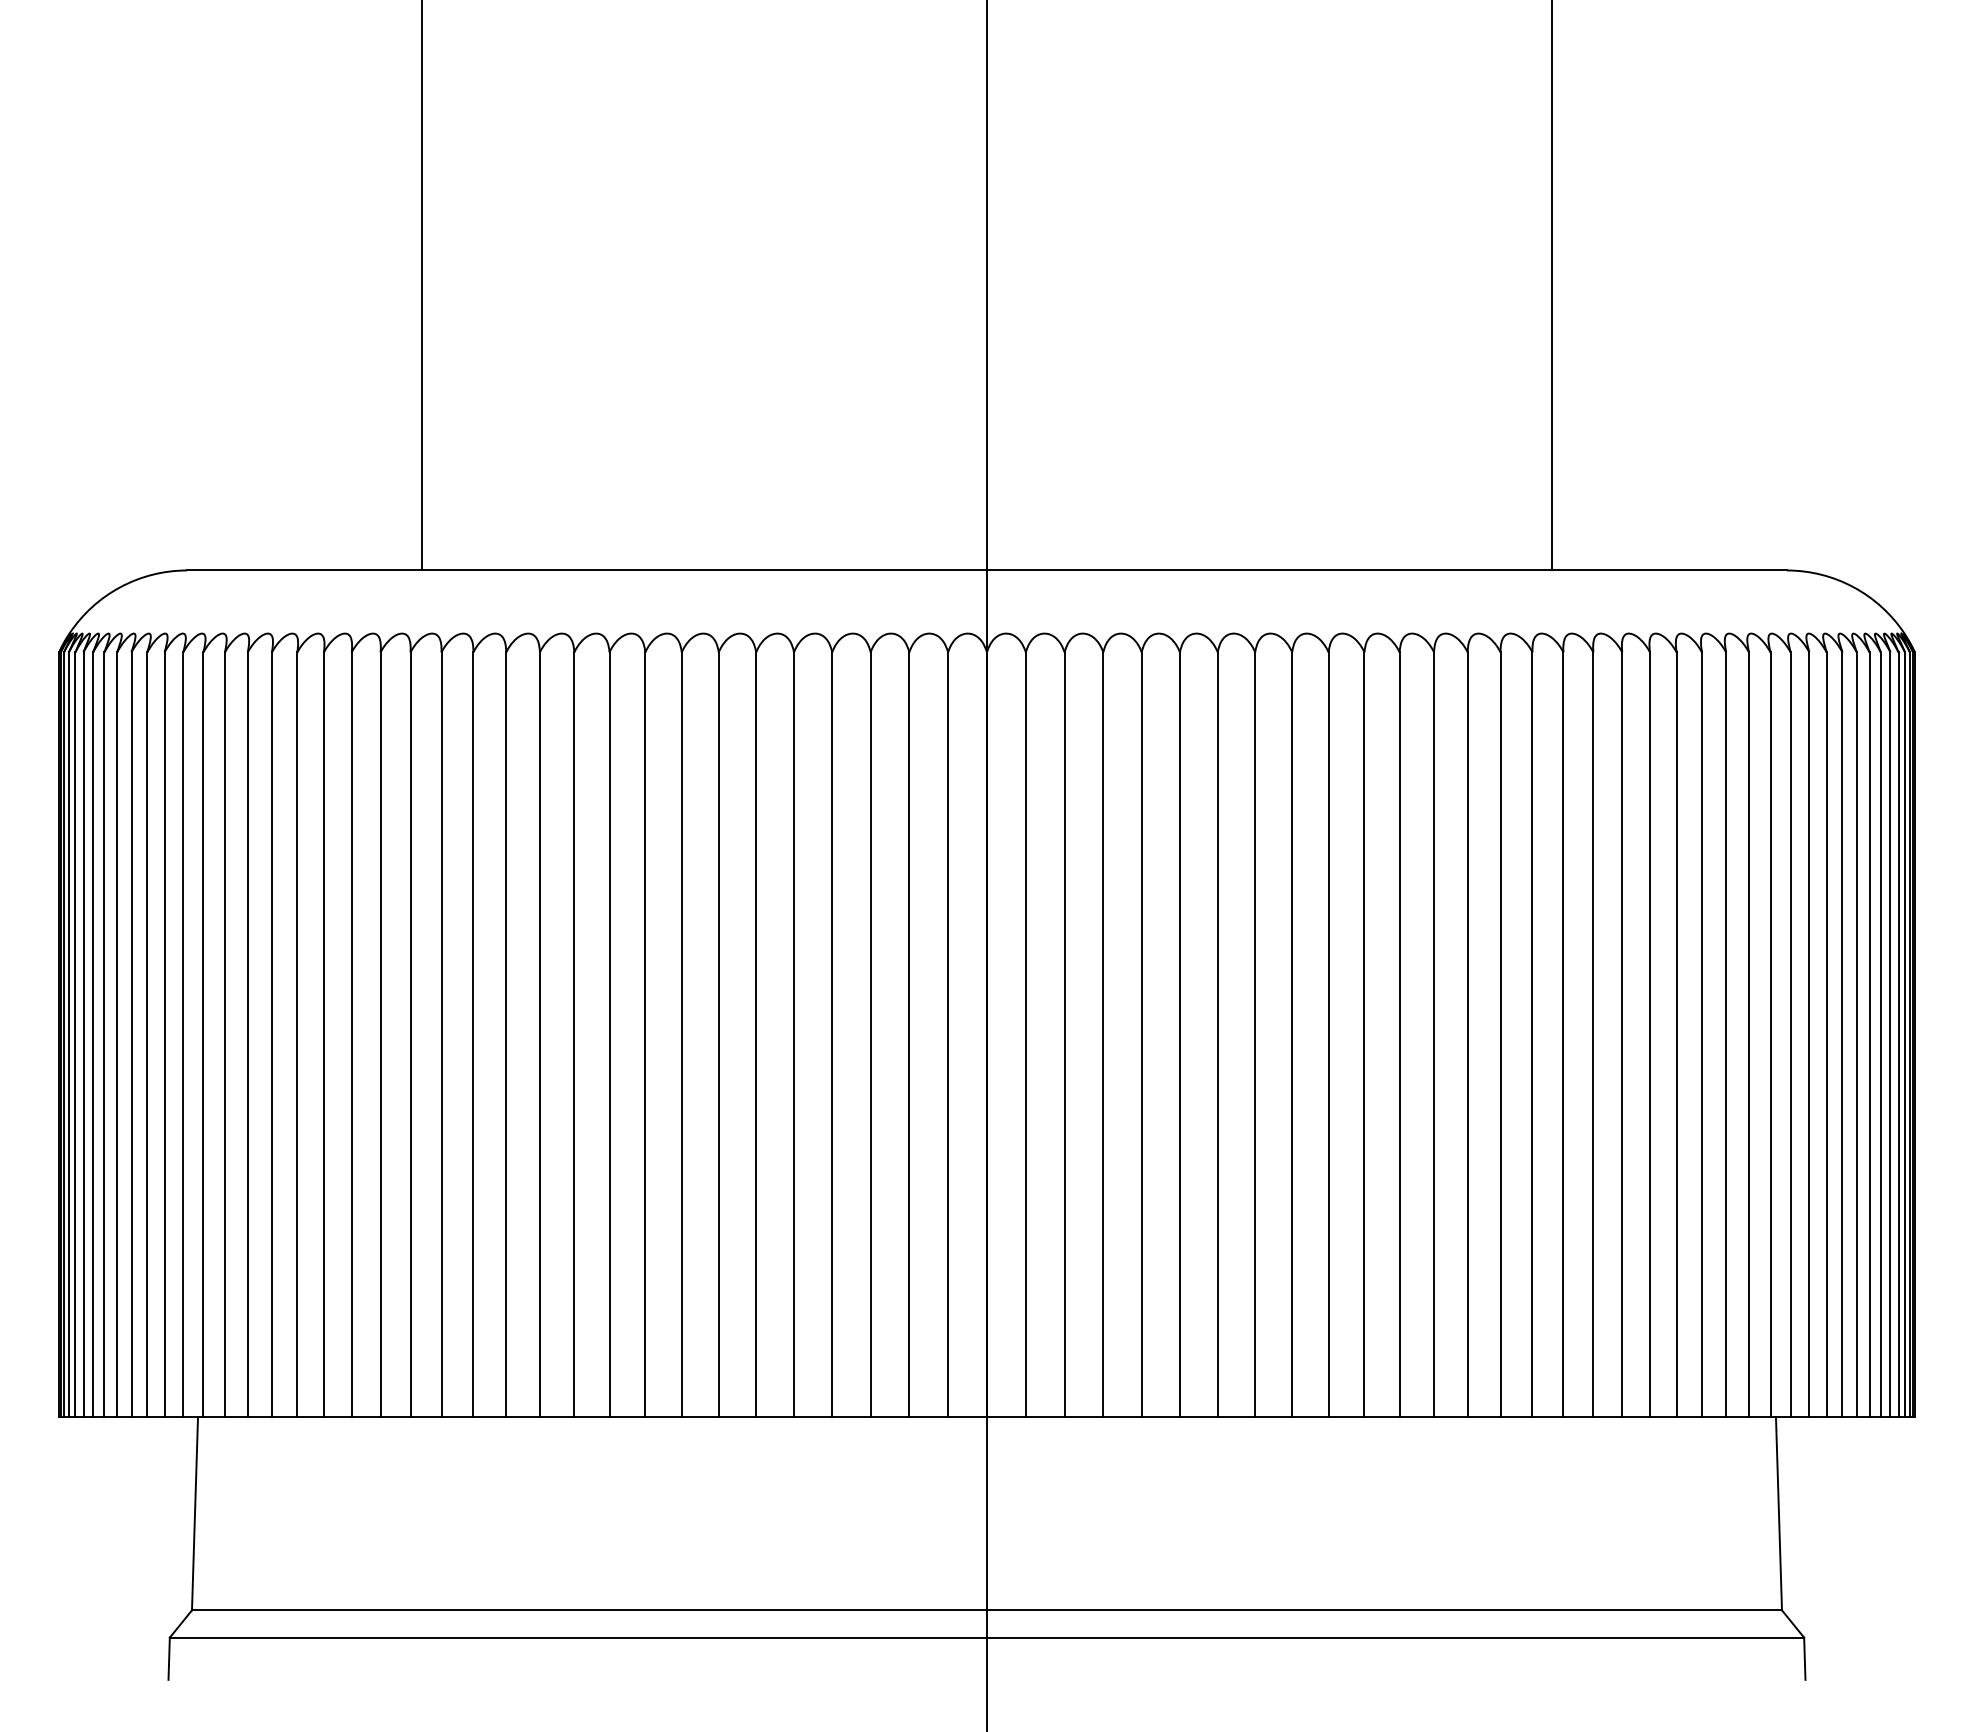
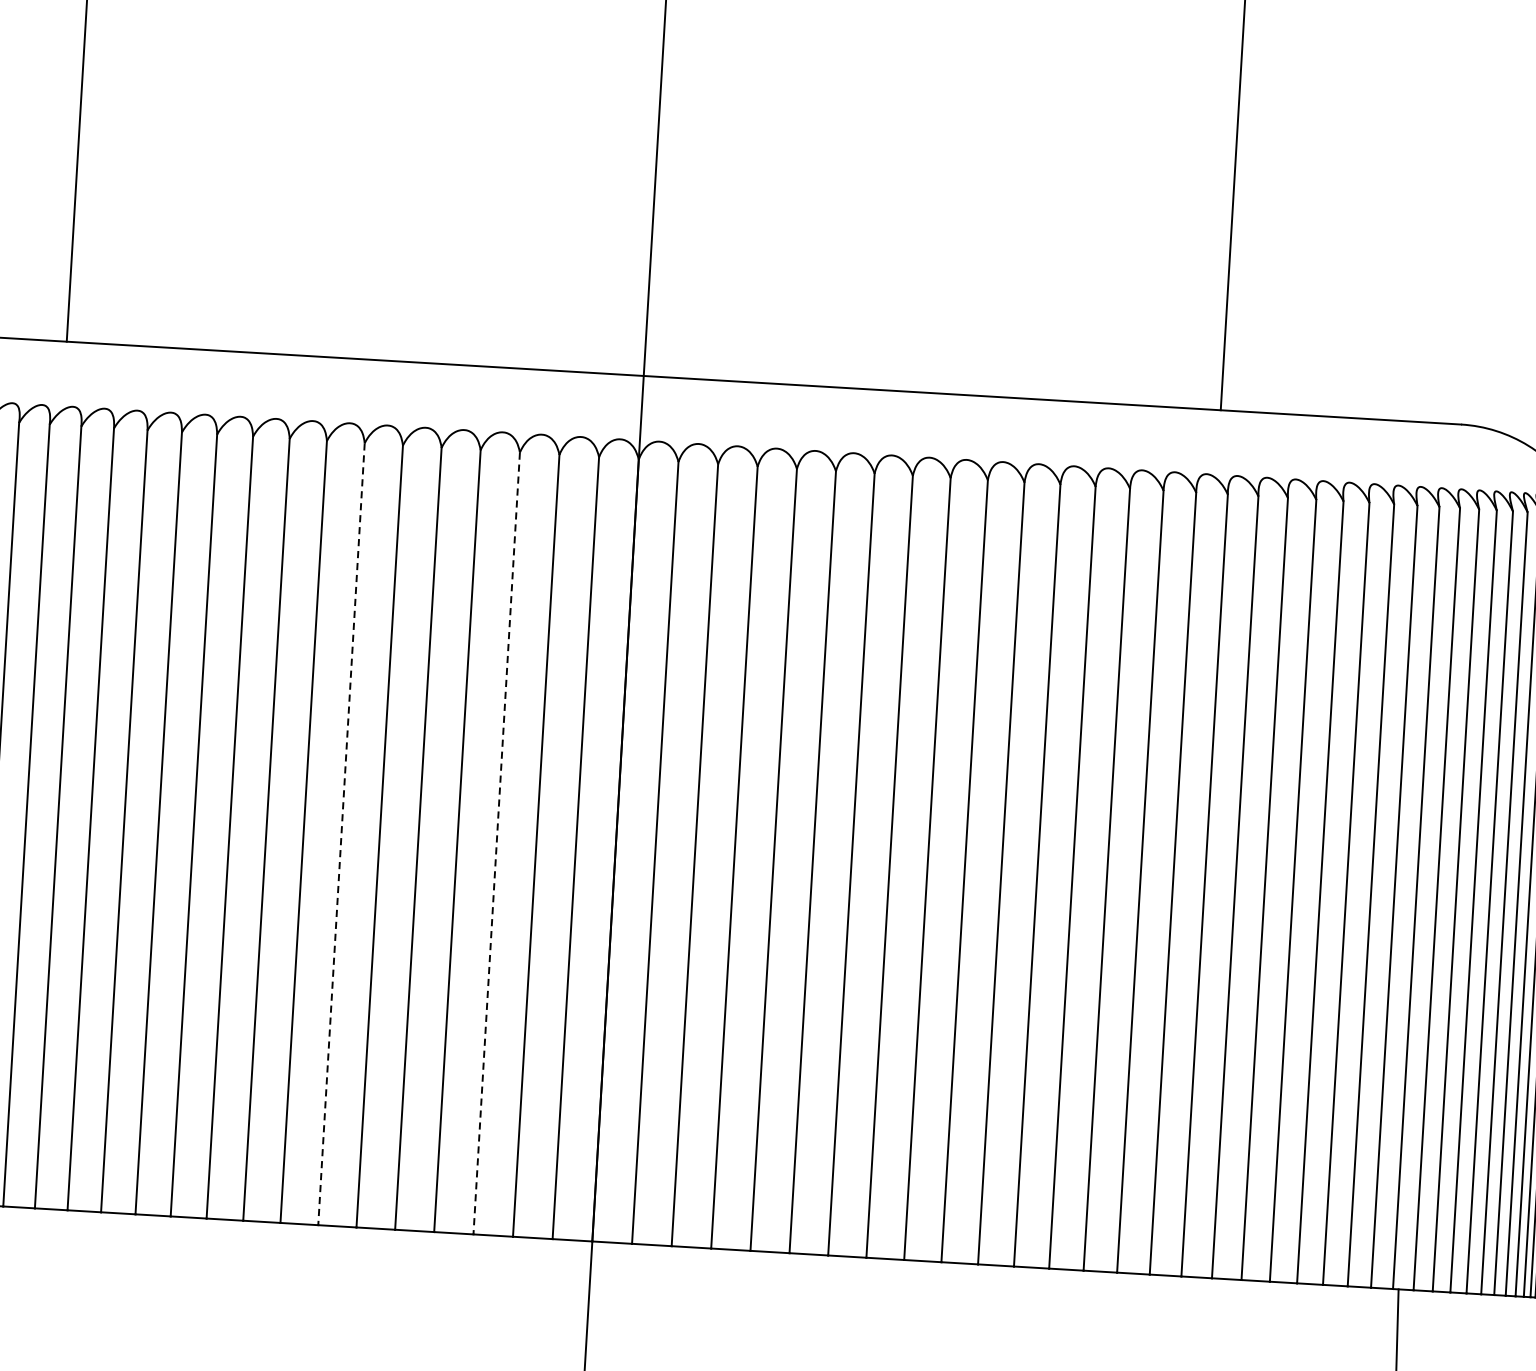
line: (718, 1034) -> (341, 833), solid -> dashed
line: (870, 1034) -> (496, 843), solid -> dashed

